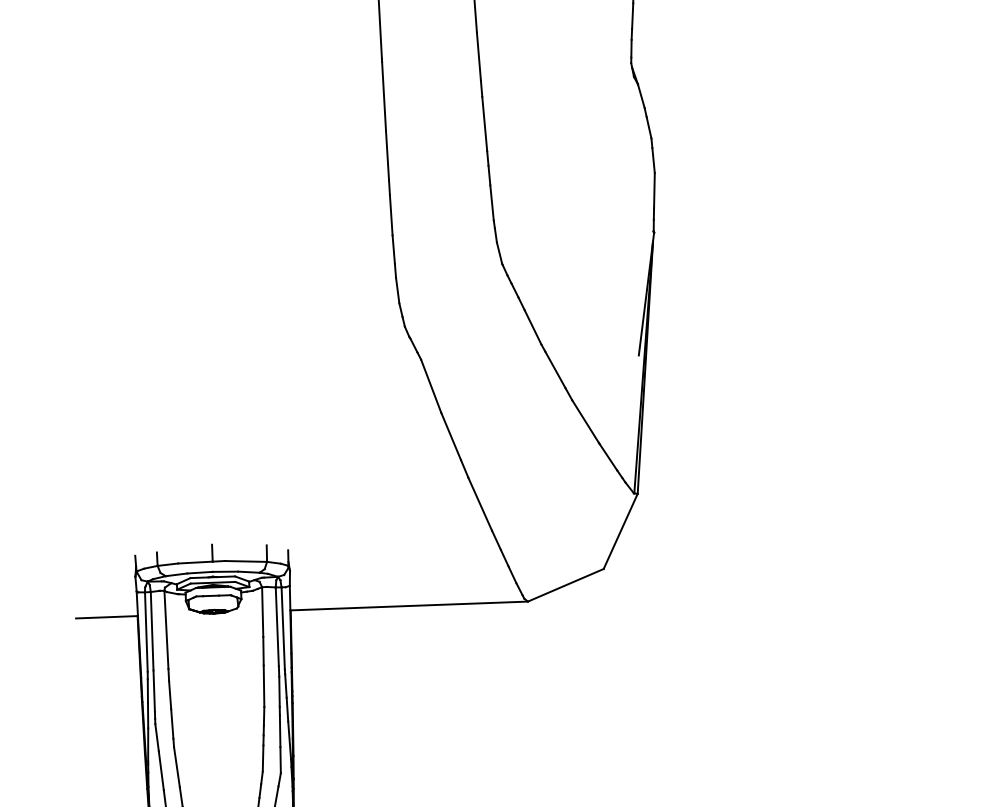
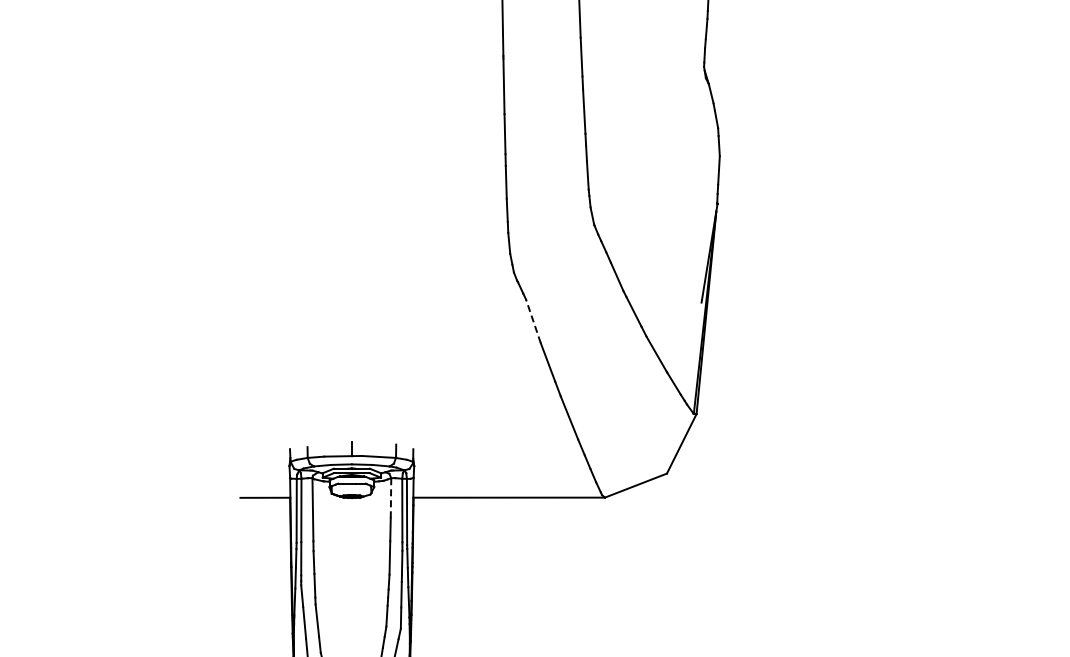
line: (431, 386) -> (533, 321), solid -> dashed
line: (263, 611) -> (391, 497), solid -> dashed

